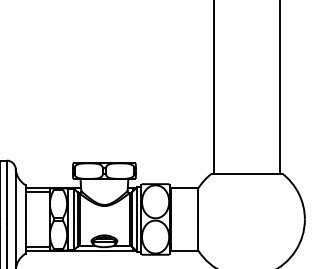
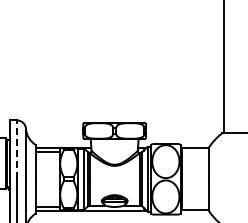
line: (6, 189) -> (16, 149), solid -> dashed

